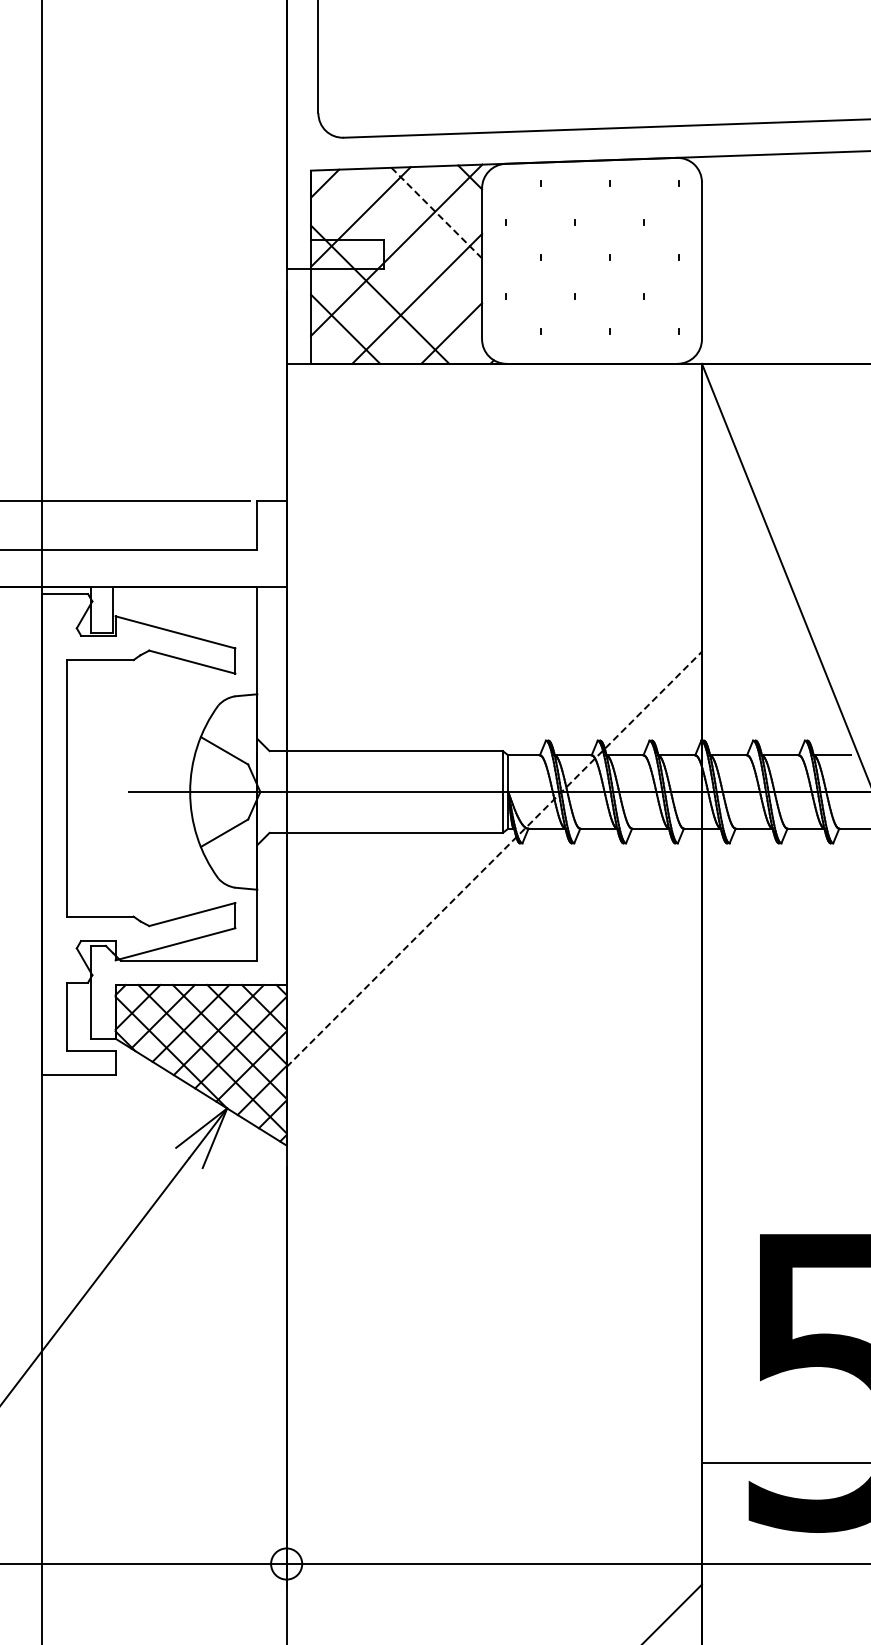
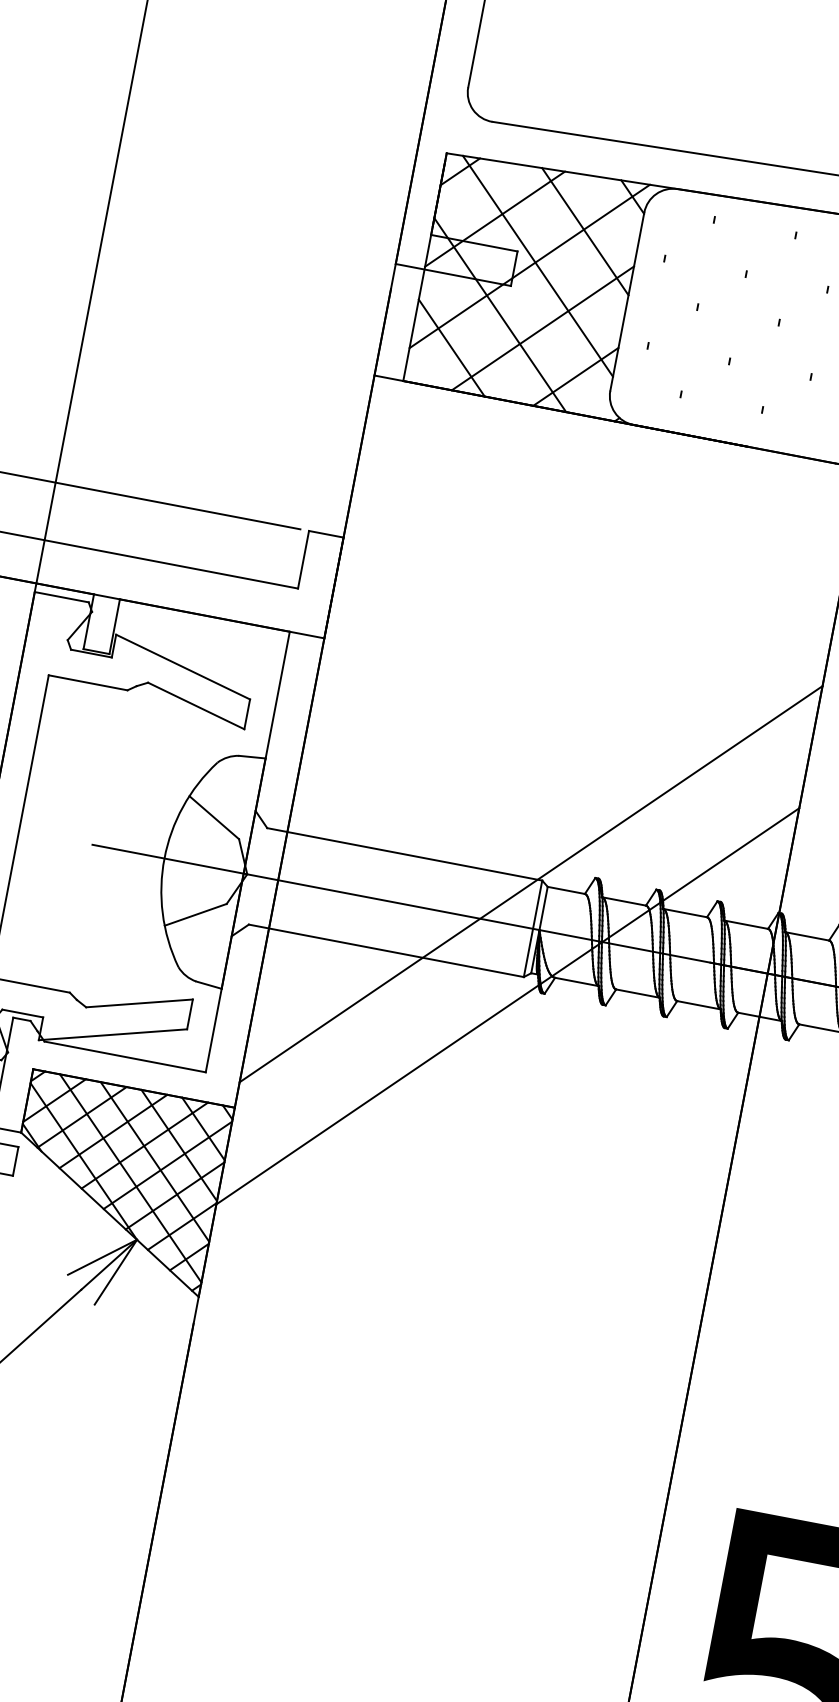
line: (437, 213) -> (586, 232), dashed -> solid
line: (403, 248) -> (538, 265), added
line: (493, 755) -> (530, 883), added
line: (494, 859) -> (508, 1006), dashed -> solid

